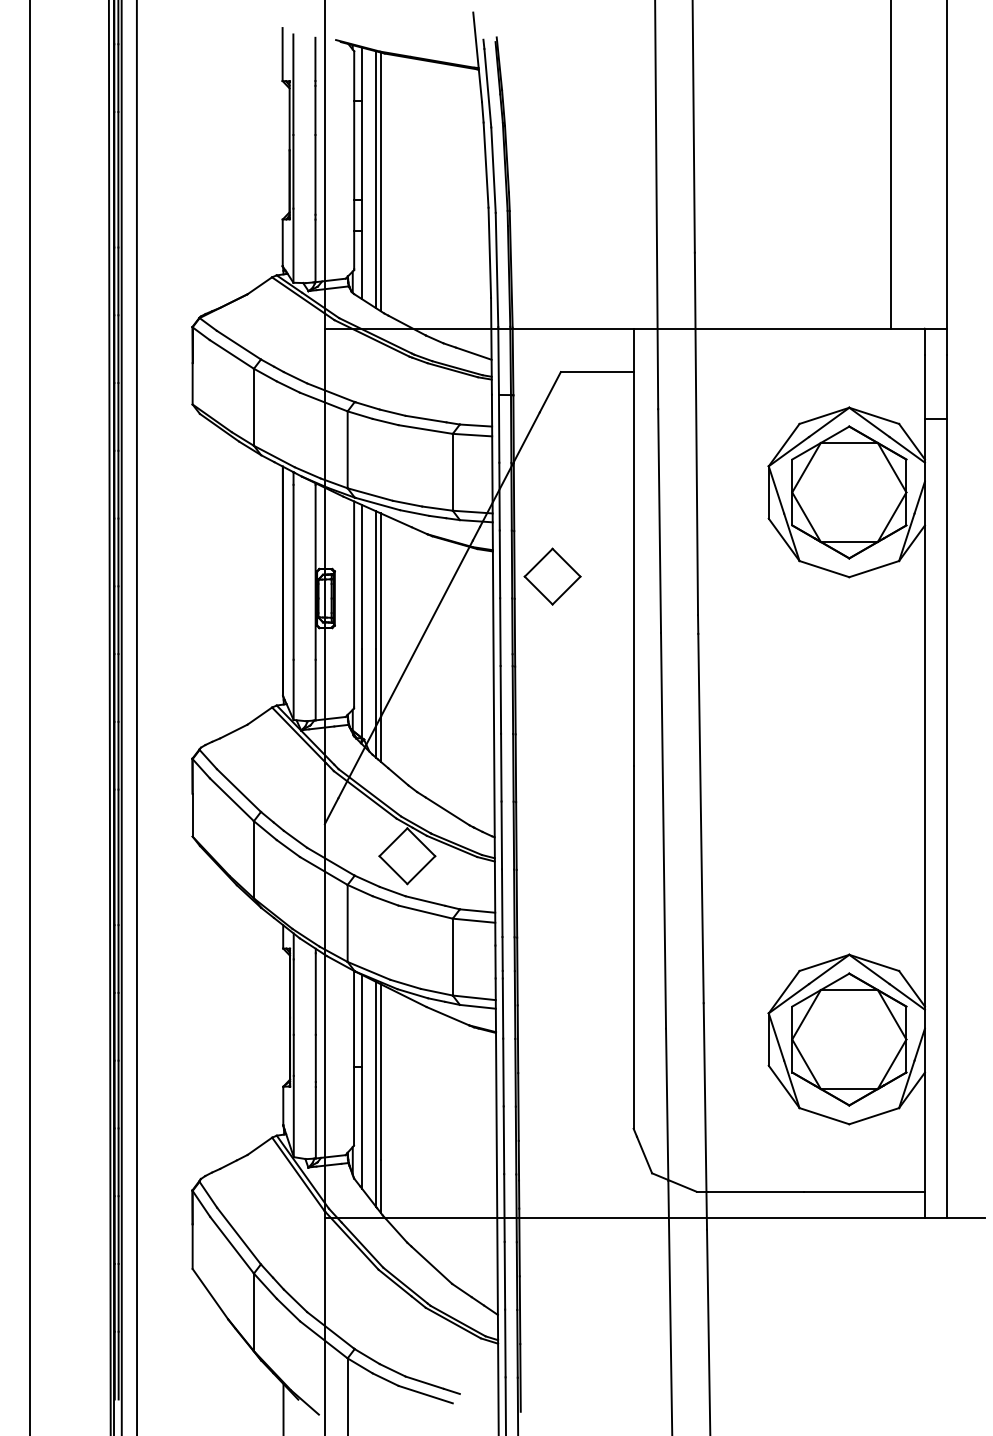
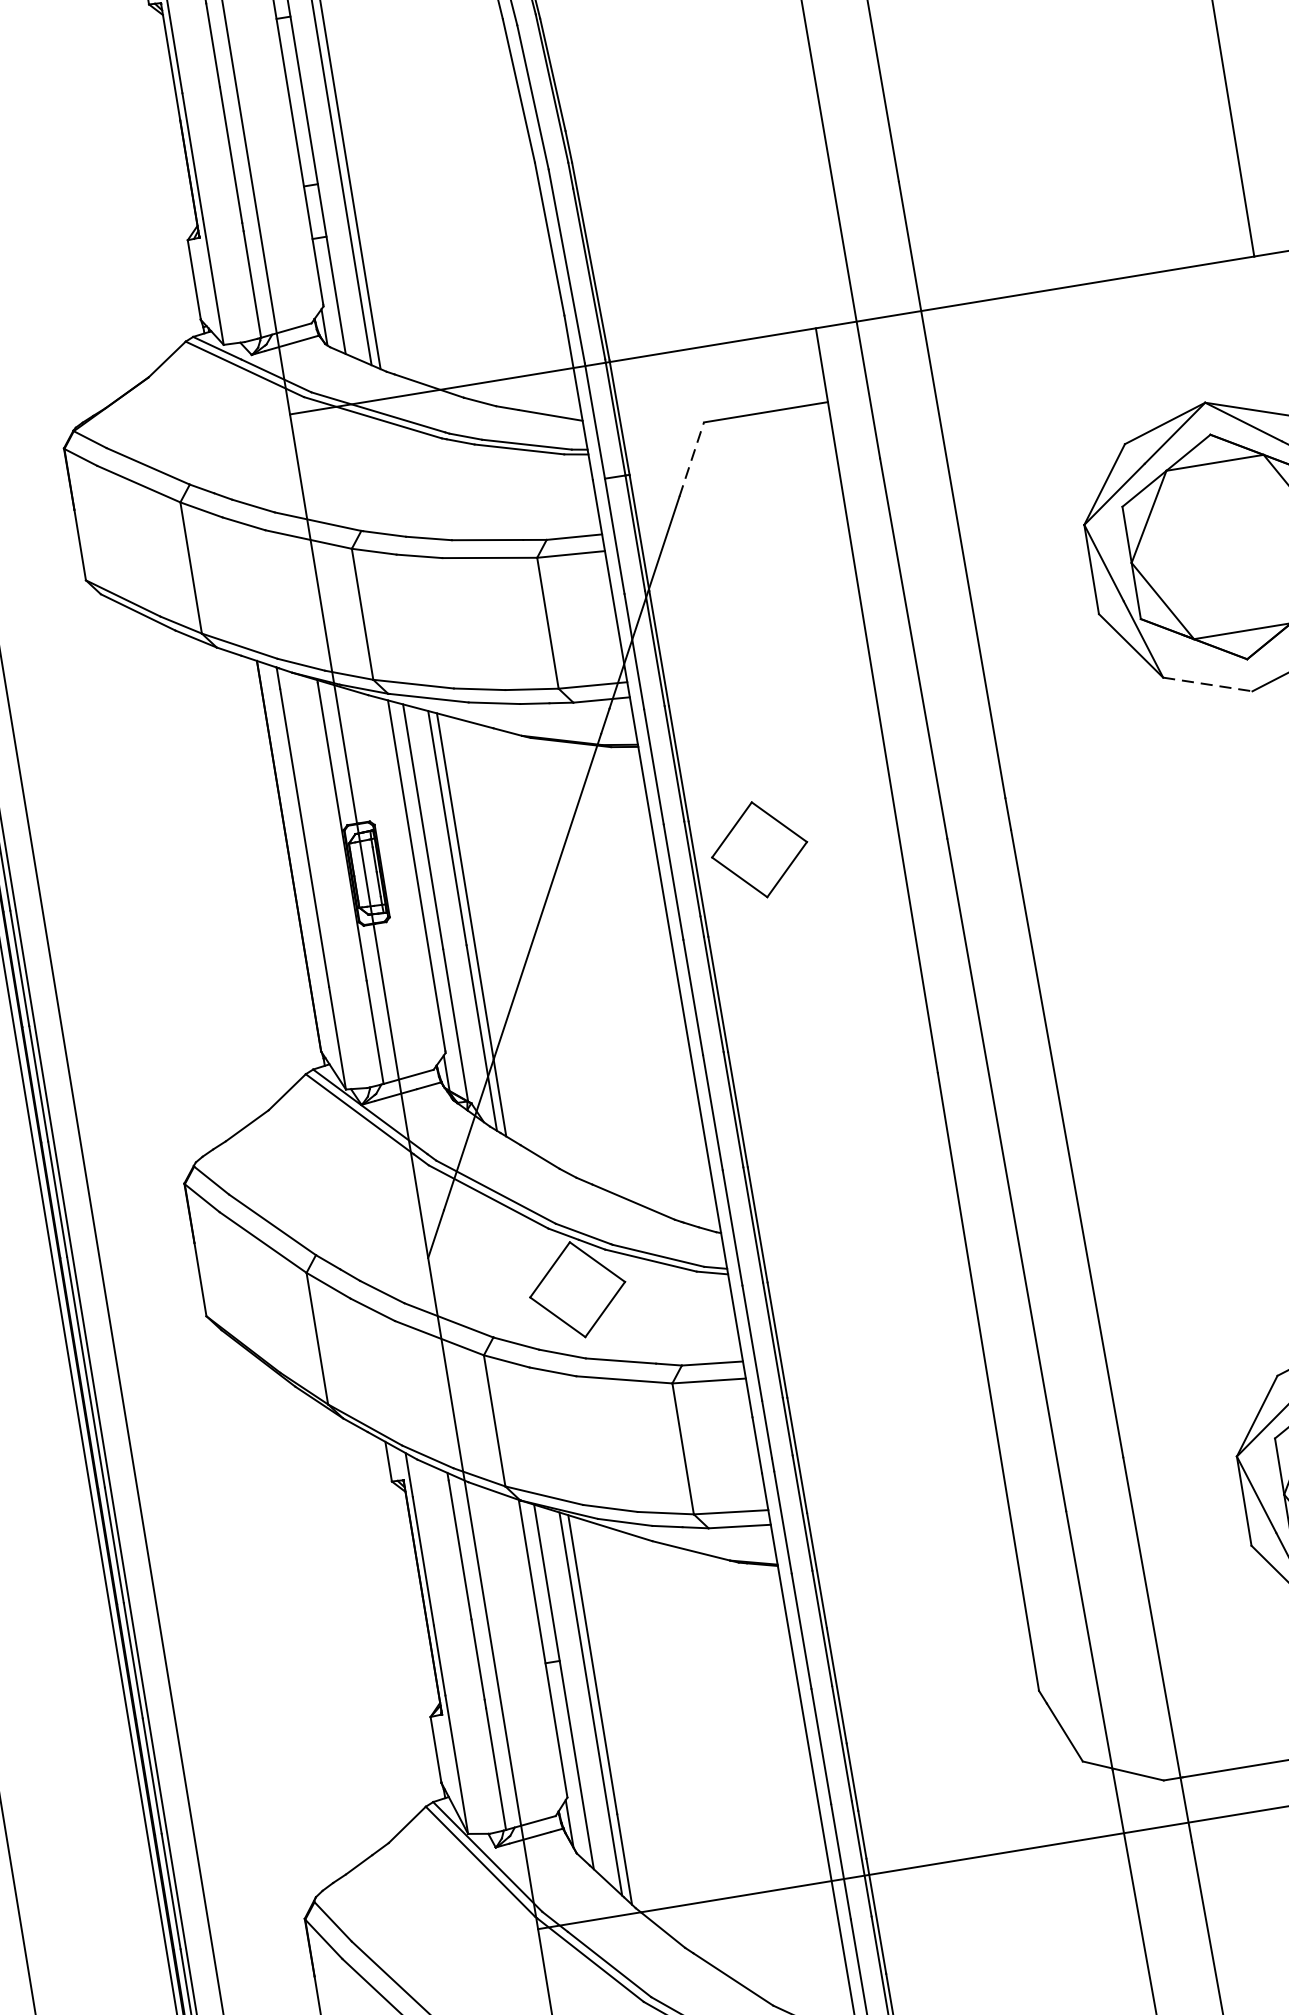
line: (550, 392) -> (692, 460), solid -> dashed
line: (824, 569) -> (1208, 685), solid -> dashed
part: (552, 576) -> (759, 849), moved

